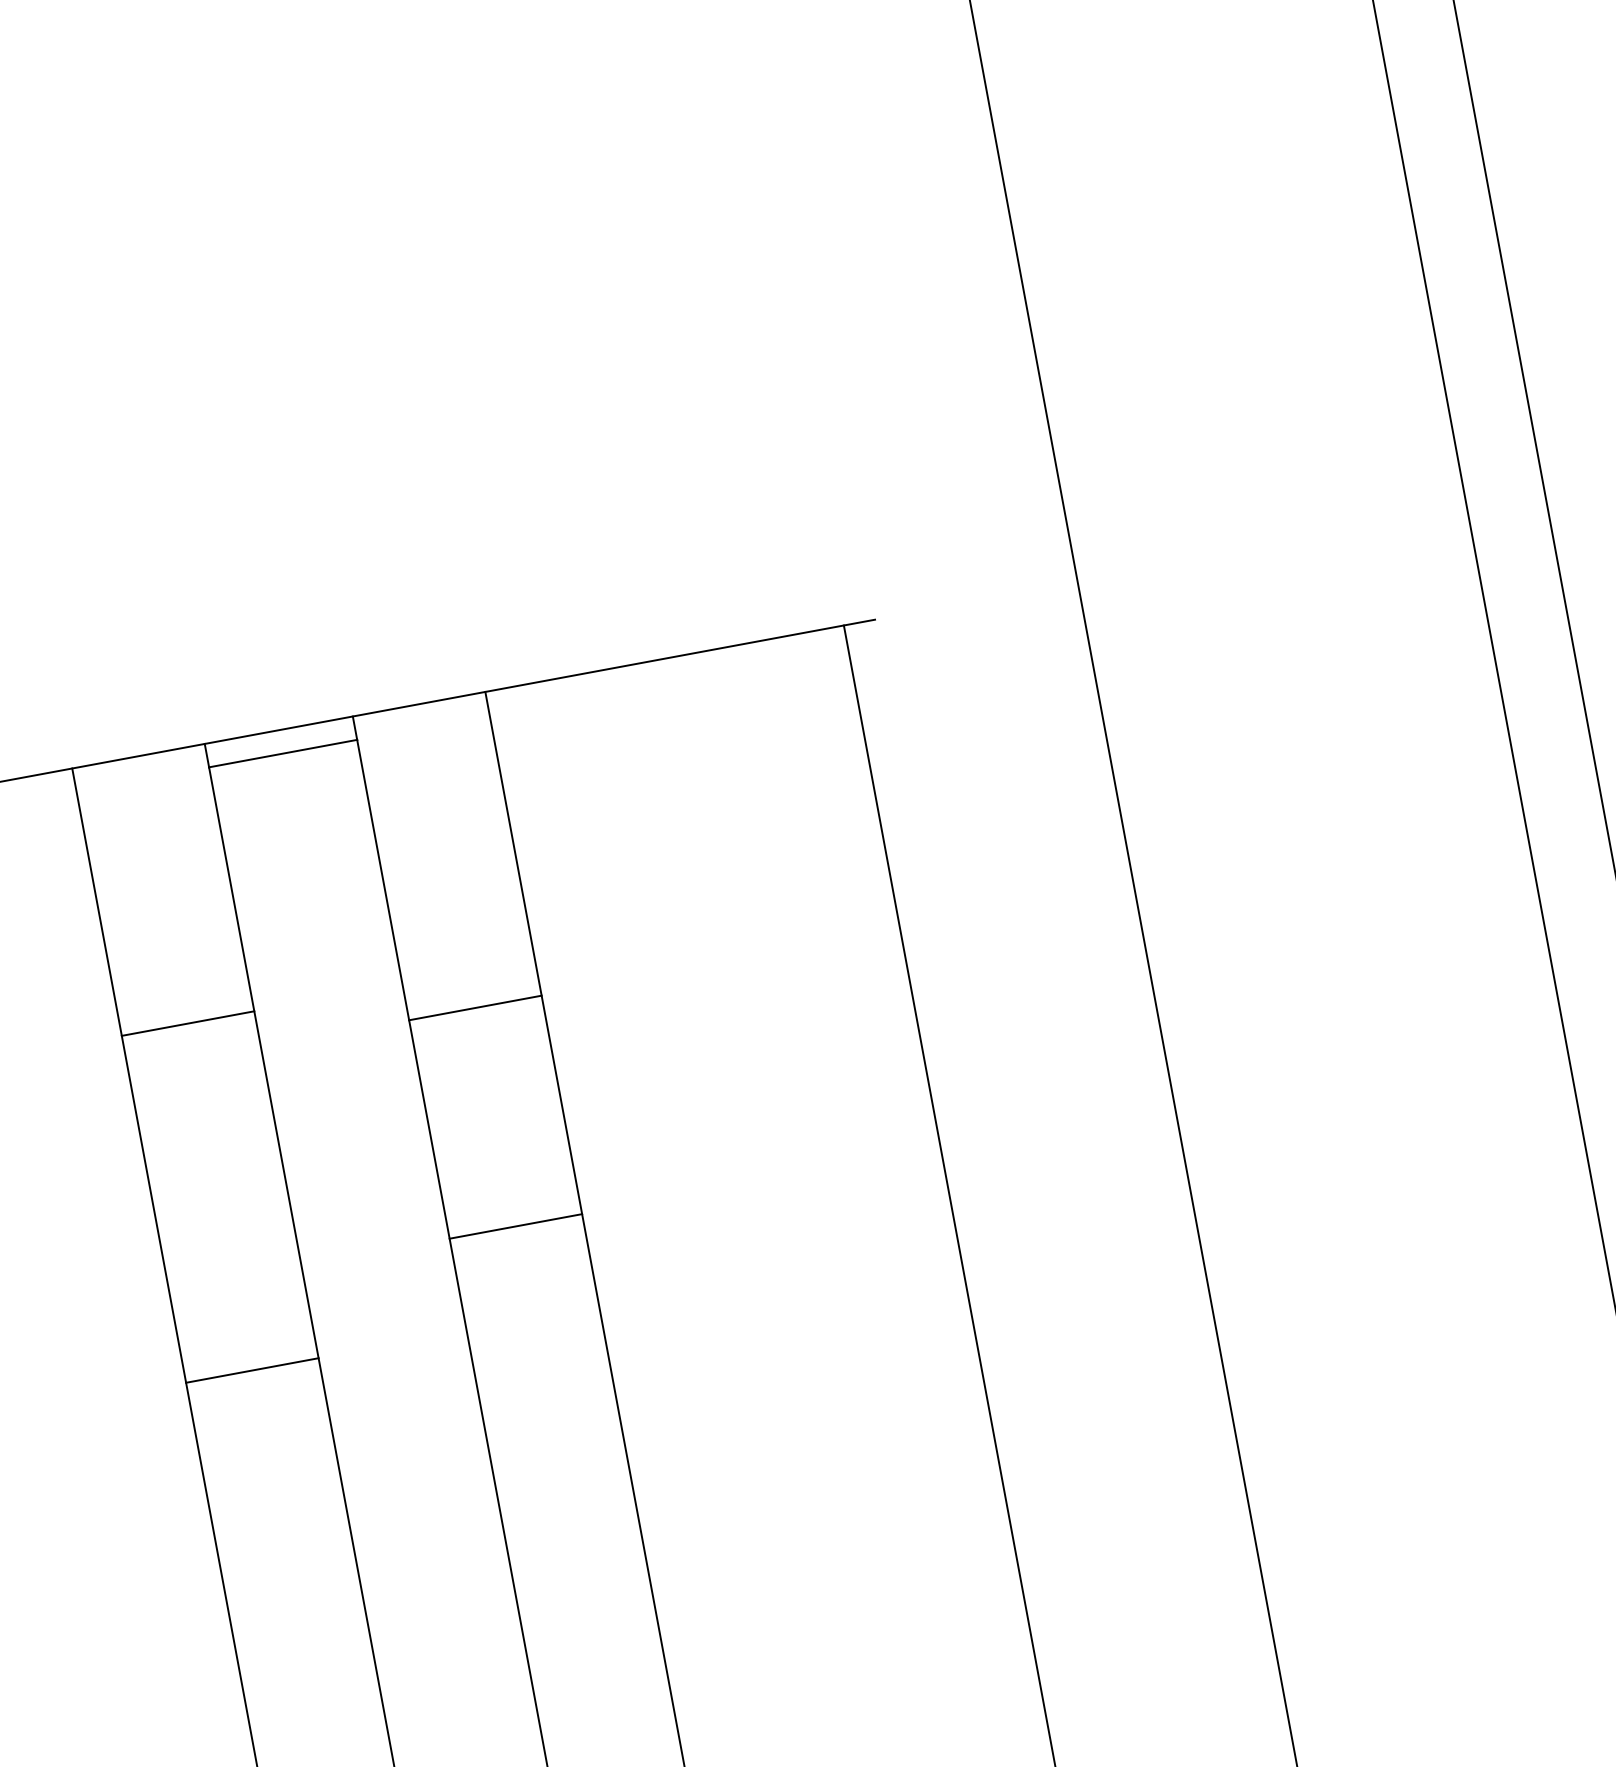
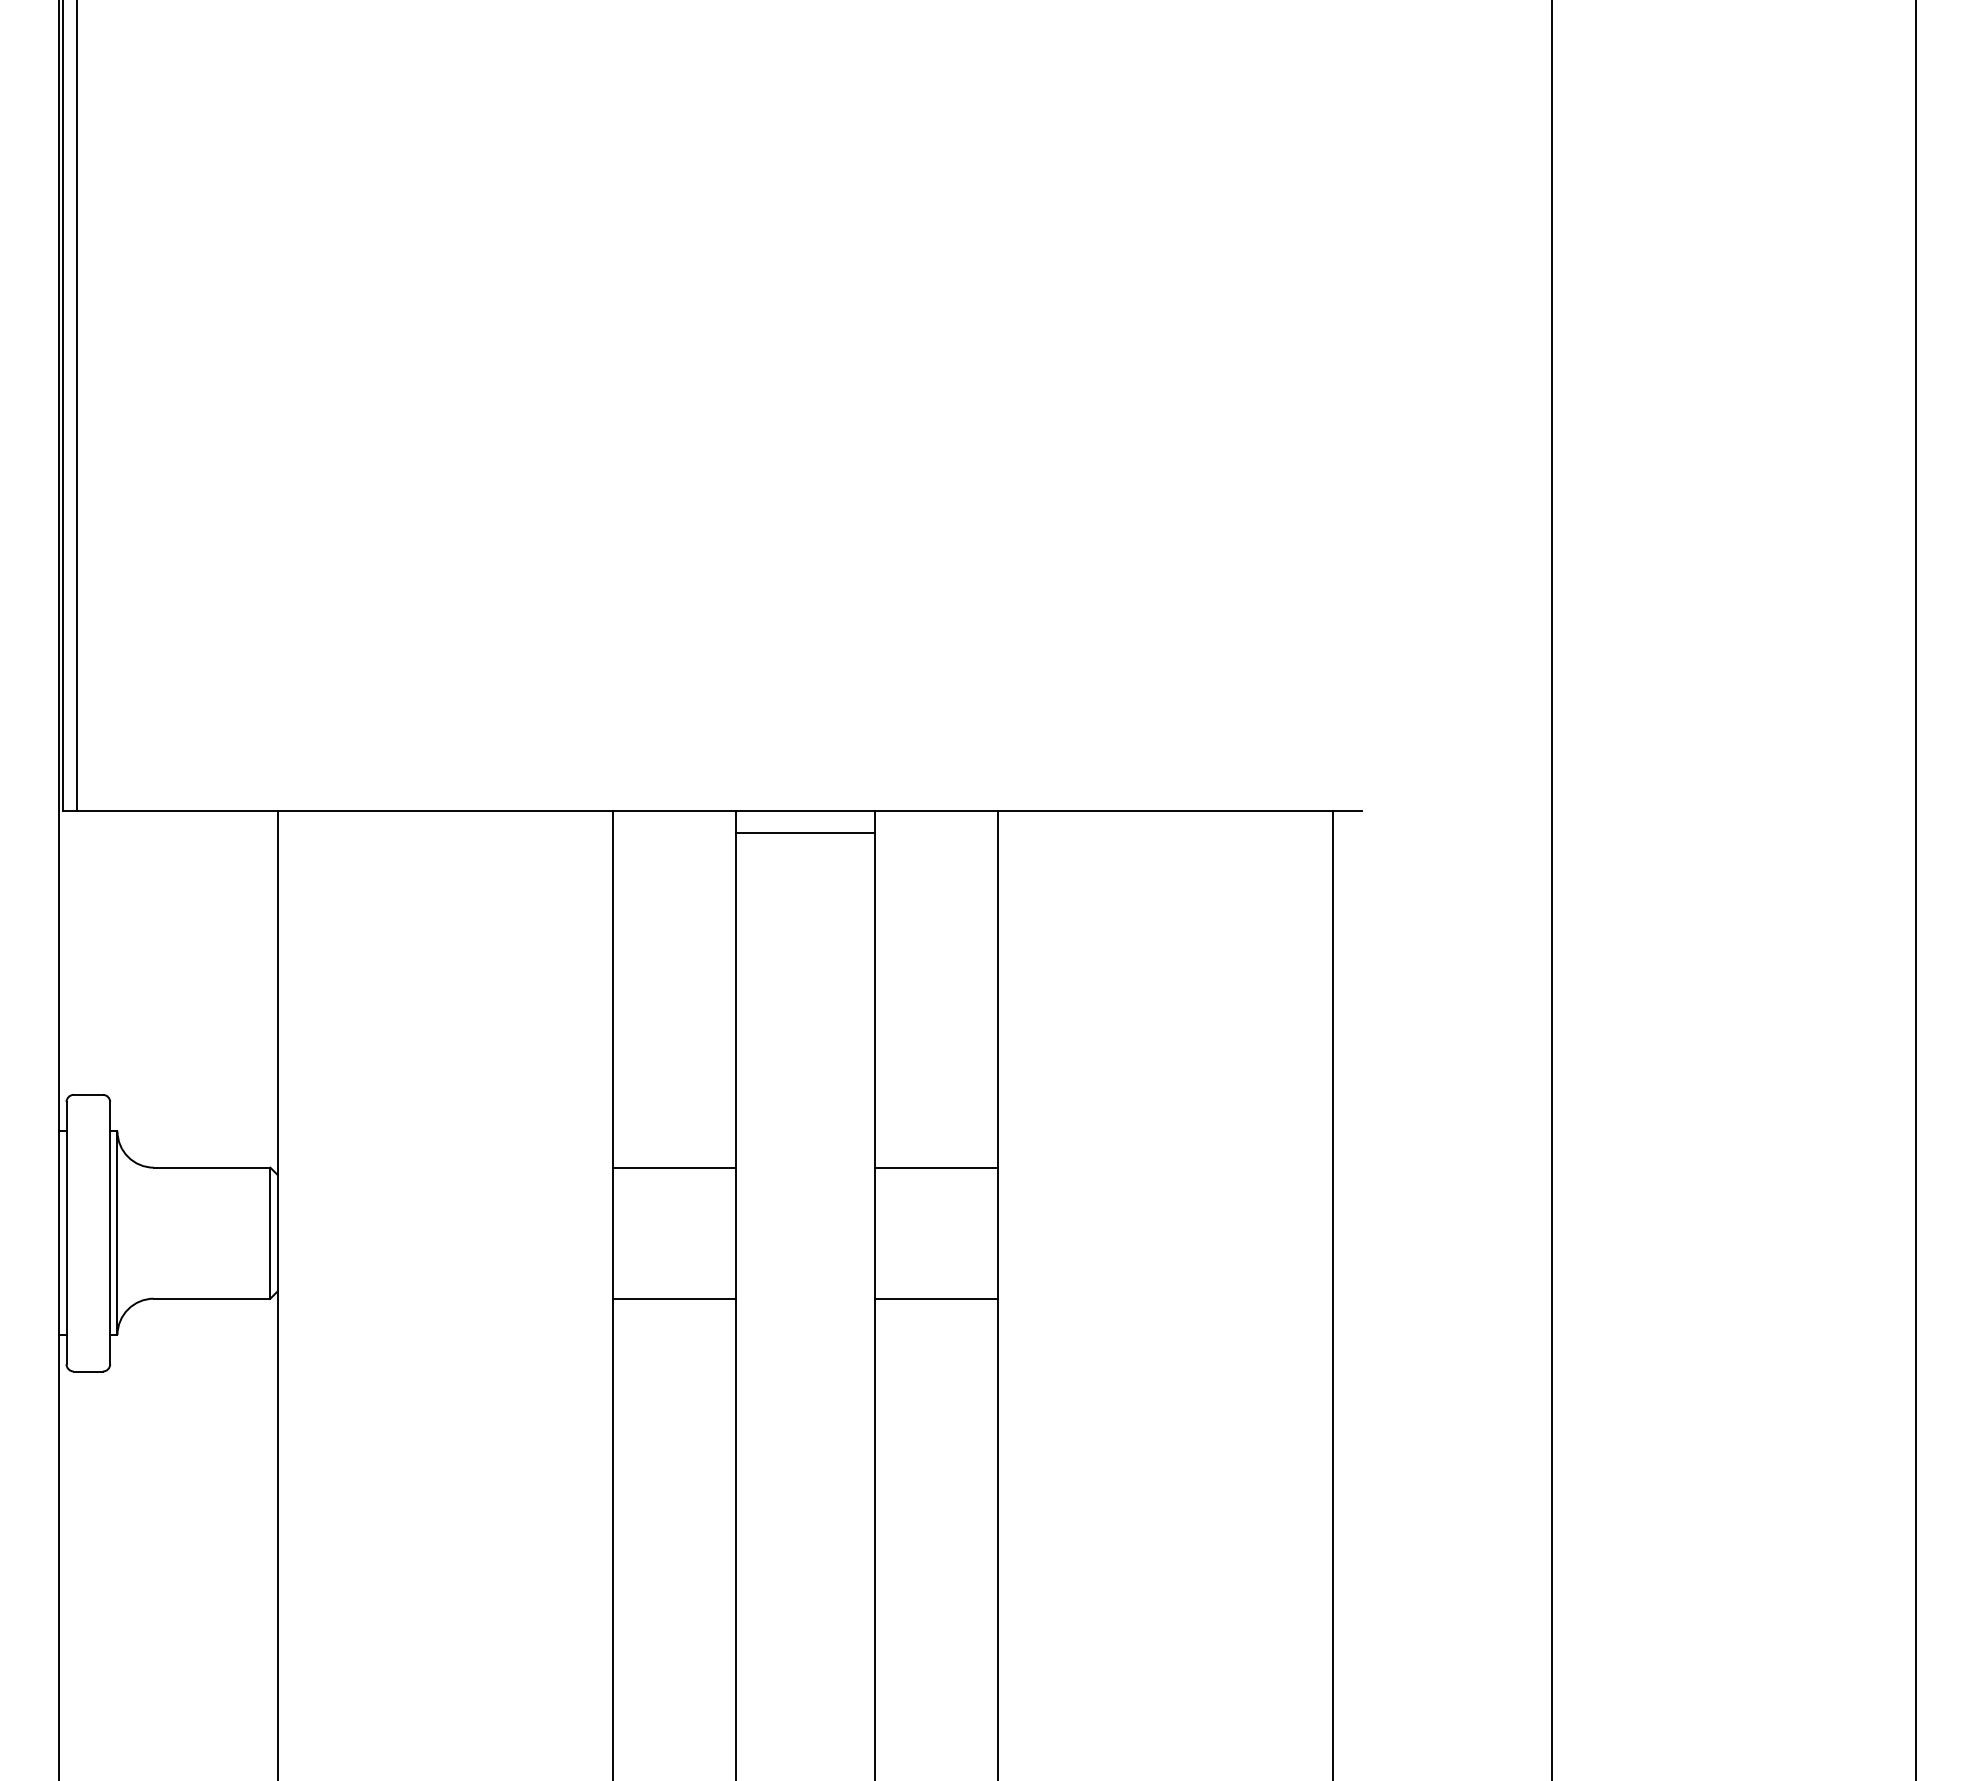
line: (475, 1007) -> (936, 1167), moved
line: (188, 1023) -> (674, 1167), moved
line: (252, 1370) -> (674, 1298), moved

